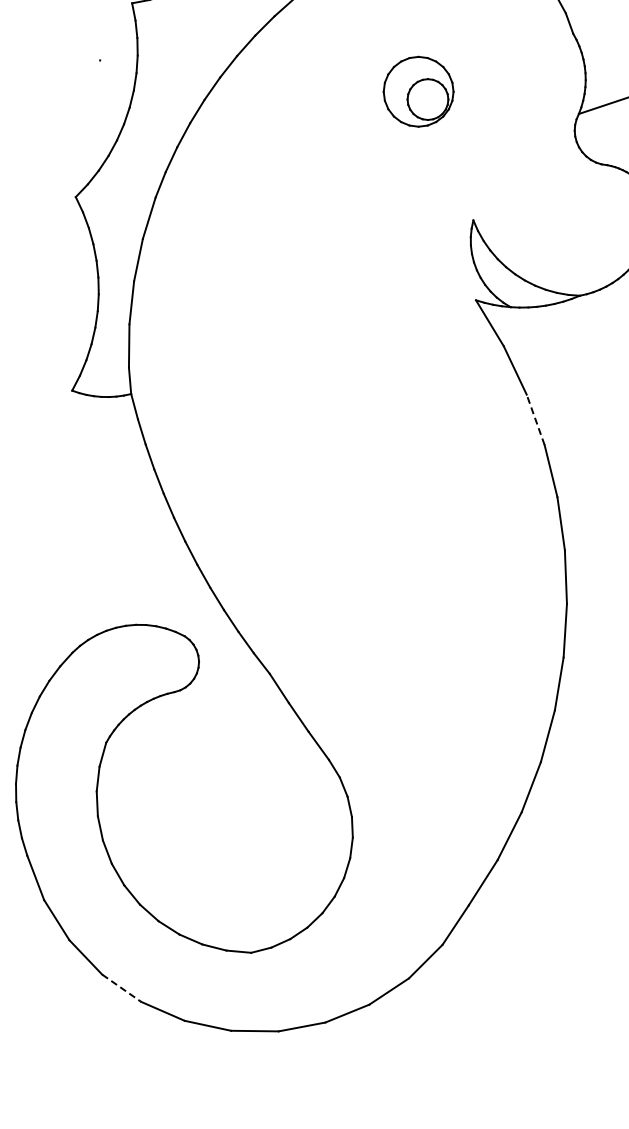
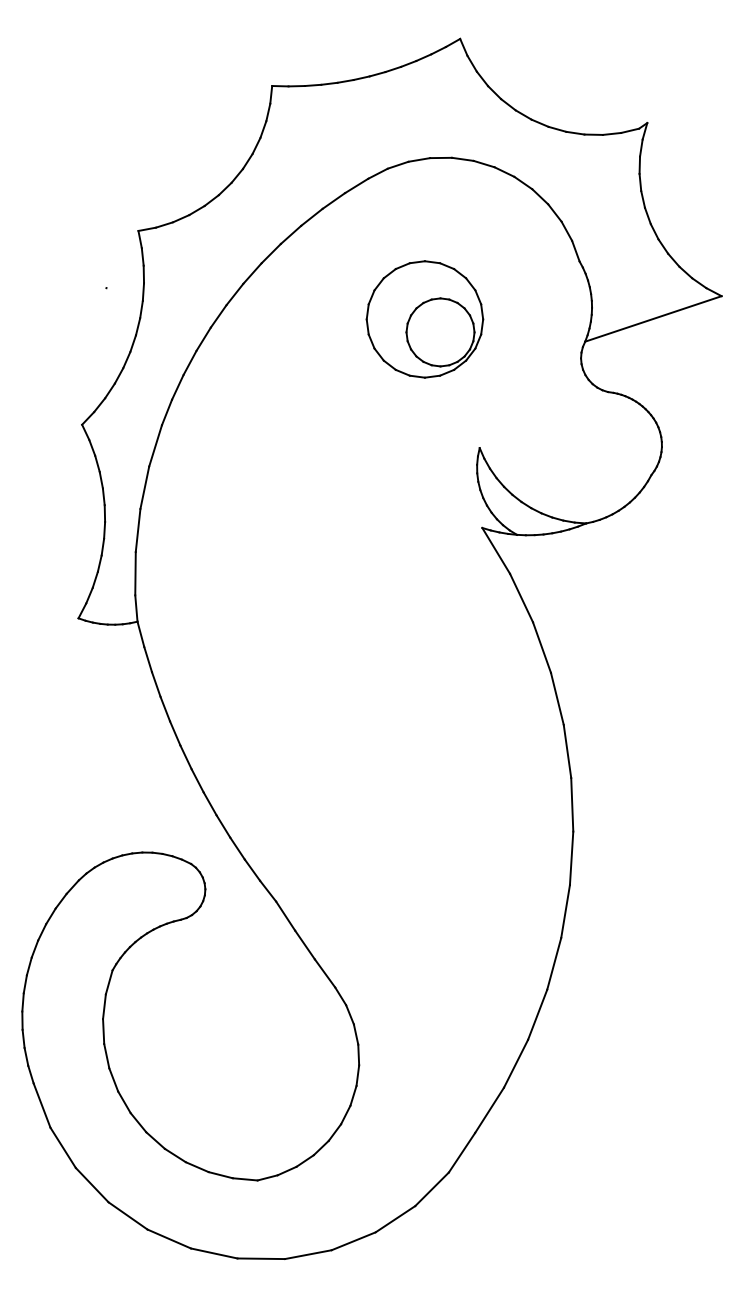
part: (418, 91) -> (424, 319), size x1.67
line: (536, 419) -> (542, 647), dashed -> solid
line: (122, 987) -> (128, 1215), dashed -> solid

